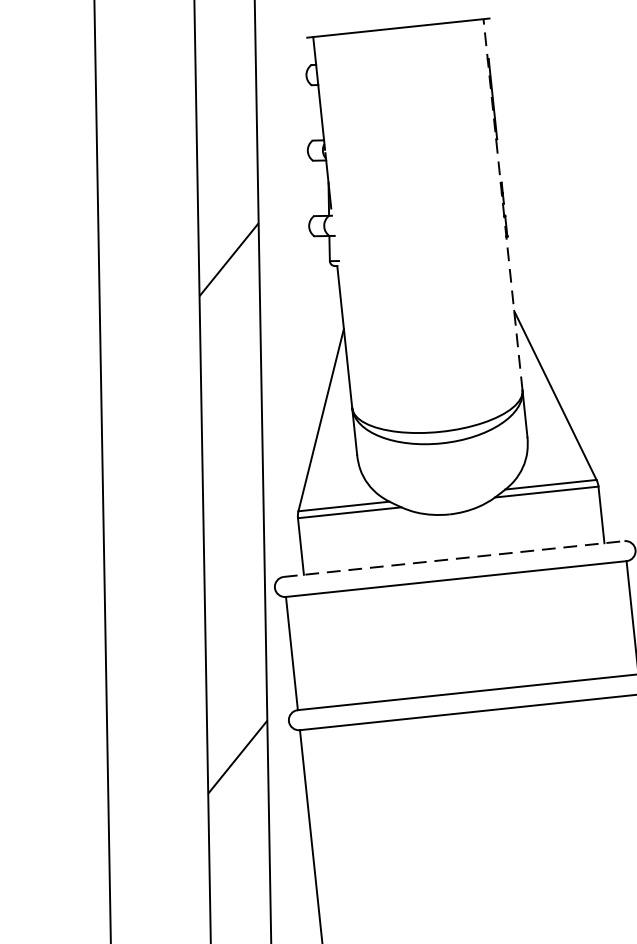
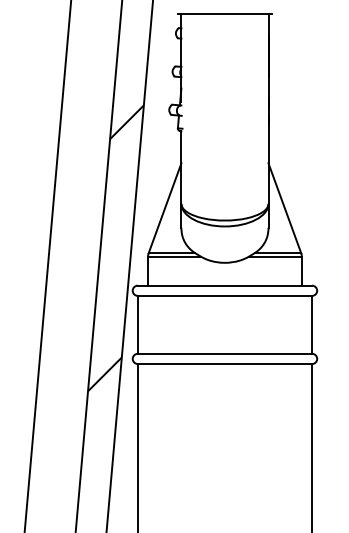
line: (502, 203) -> (268, 108), dashed -> solid
line: (455, 558) -> (225, 285), dashed -> solid

